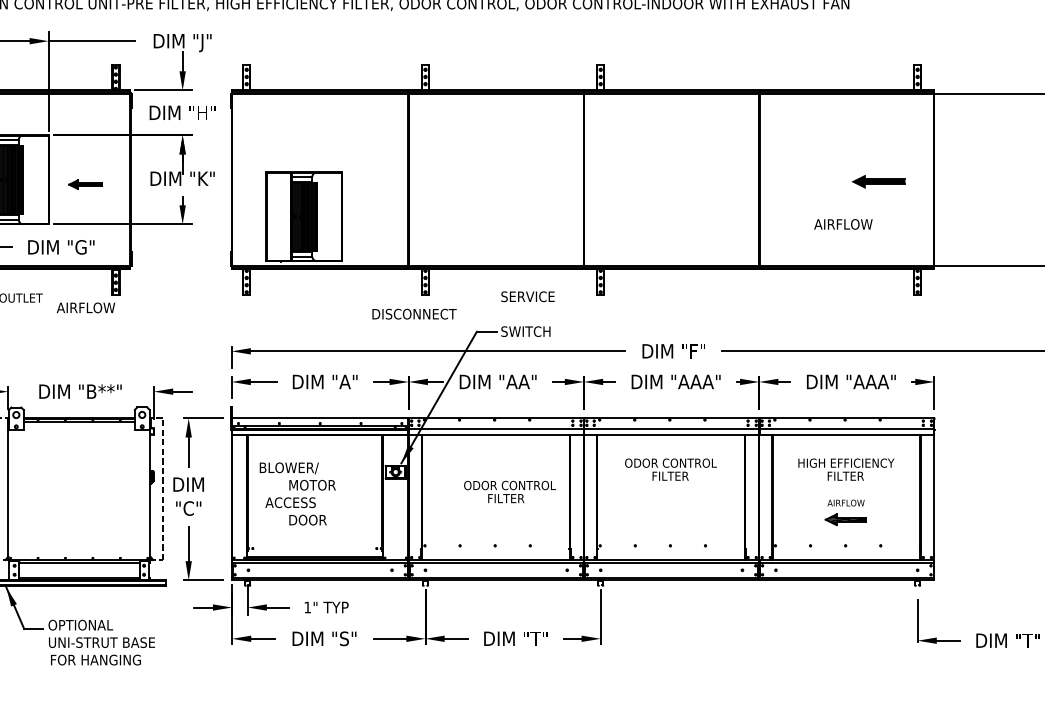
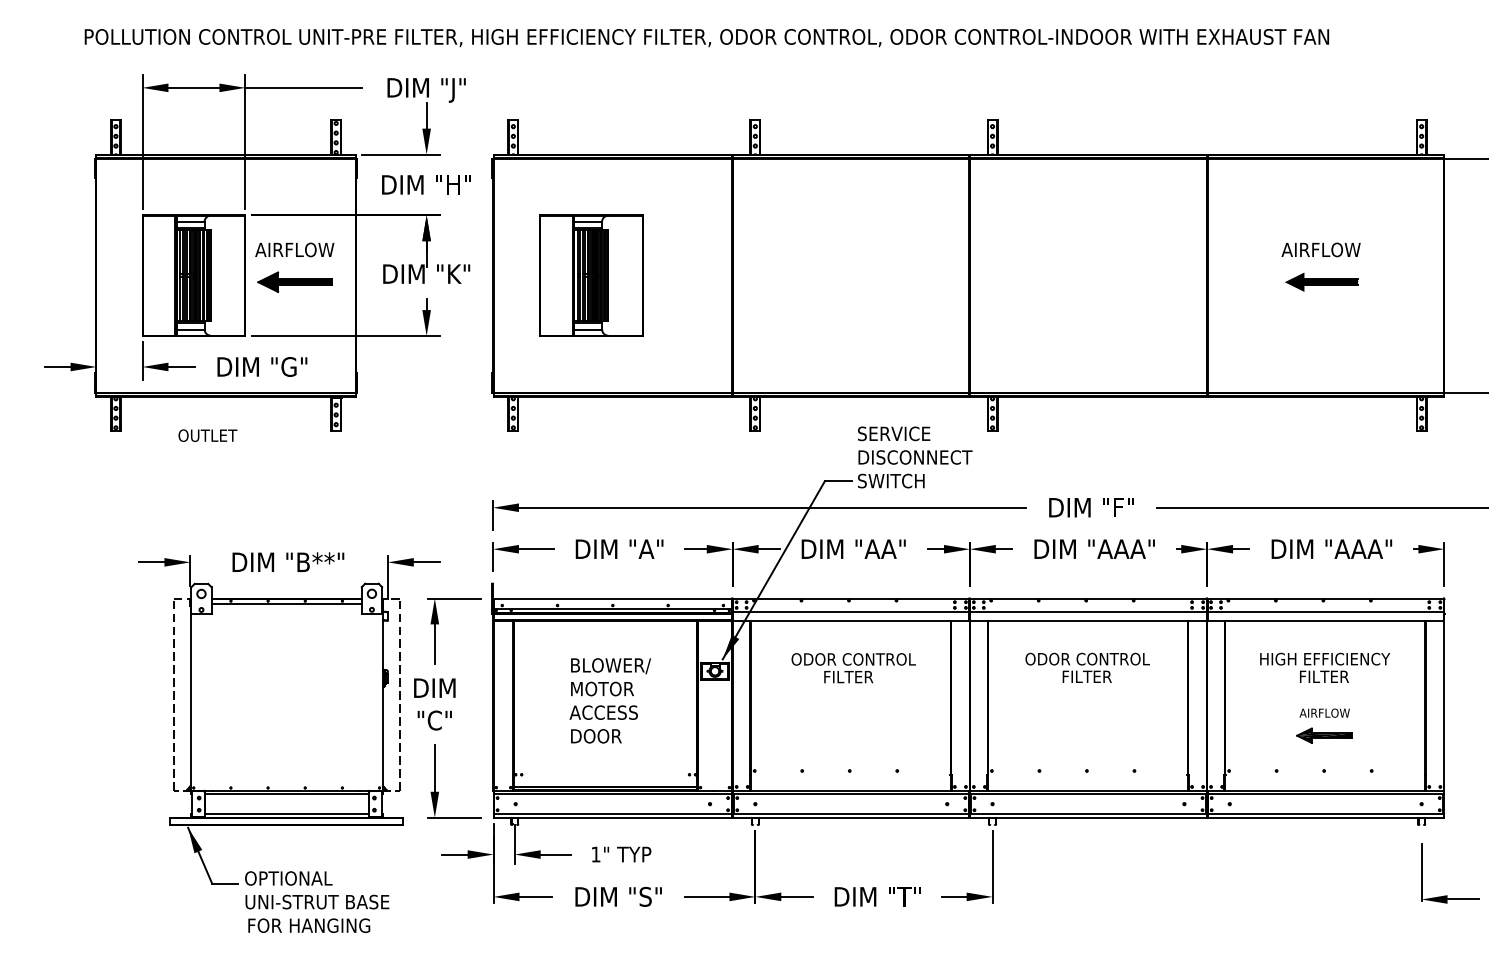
part: (878, 181) -> (1321, 281), moved
part: (85, 184) -> (294, 281), size x1.67
part: (304, 216) -> (591, 275), moved
text: (842, 224) -> (1320, 249), moved
text: (85, 307) -> (294, 249), moved
text: (414, 314) -> (915, 457), moved
text: (288, 468) -> (610, 666), moved
text: (509, 492) -> (853, 668), moved
text: (290, 502) -> (603, 712), moved

